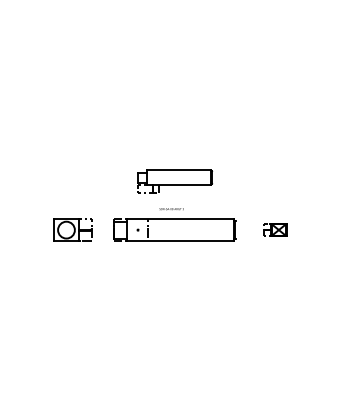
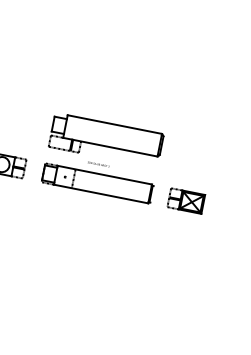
part: (175, 181) -> (106, 140), size x1.67
part: (274, 229) -> (185, 200), size x1.67

